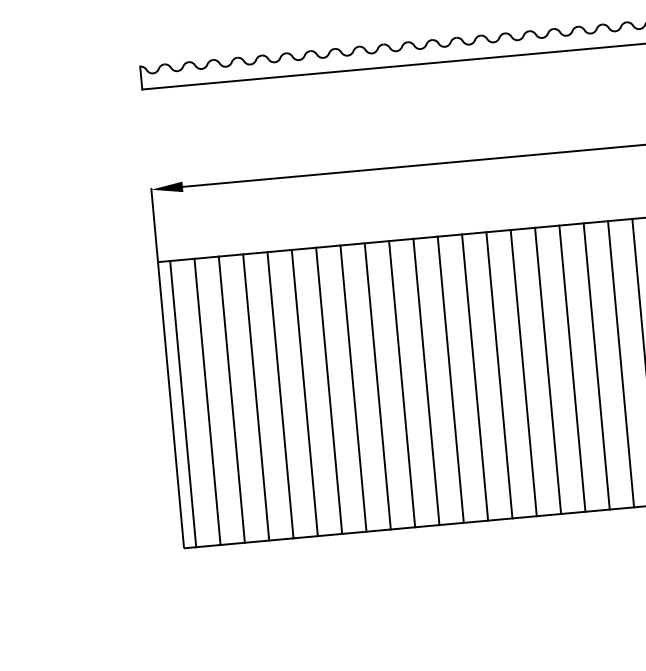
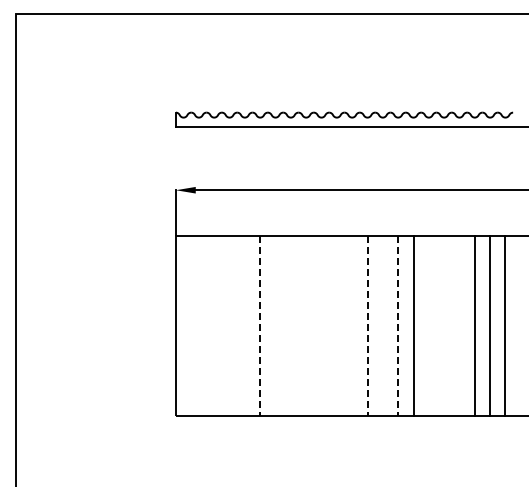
line: (621, 363) -> (459, 325), removed
line: (597, 365) -> (444, 325), removed
line: (571, 367) -> (428, 325), removed
line: (524, 373) -> (398, 326), solid -> dashed
line: (498, 374) -> (382, 325), removed
line: (451, 378) -> (352, 325), removed
line: (475, 378) -> (367, 326), solid -> dashed
line: (425, 381) -> (336, 325), removed
line: (401, 383) -> (321, 325), removed
line: (378, 385) -> (306, 325), removed
line: (352, 387) -> (290, 325), removed
line: (328, 390) -> (275, 325), removed
line: (305, 393) -> (260, 326), solid -> dashed
line: (279, 394) -> (244, 325), removed
line: (255, 396) -> (229, 325), removed
line: (232, 398) -> (214, 325), removed
line: (206, 401) -> (198, 325), removed
line: (182, 403) -> (183, 325), removed

